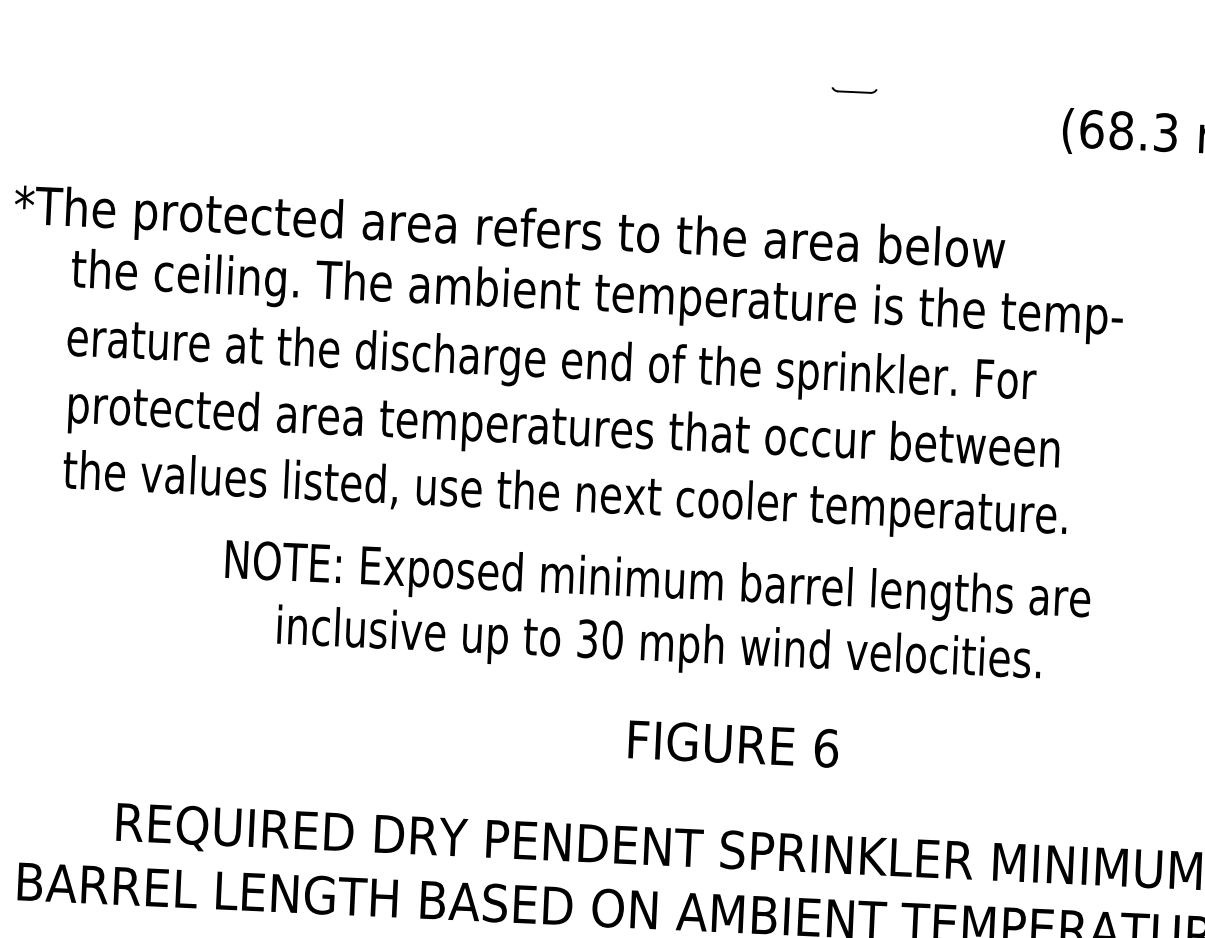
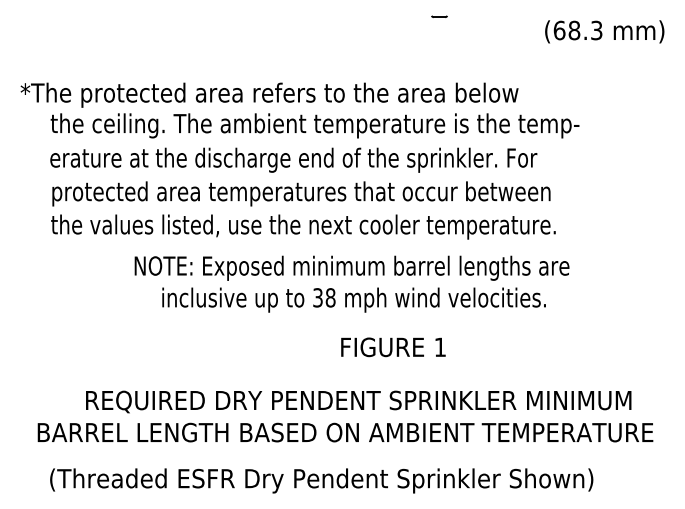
part: (854, 90) -> (439, 16), size x0.7
text: (612, 639) -> (330, 297), 30 -> 38
text: (826, 748) -> (440, 347), 6 -> 1

